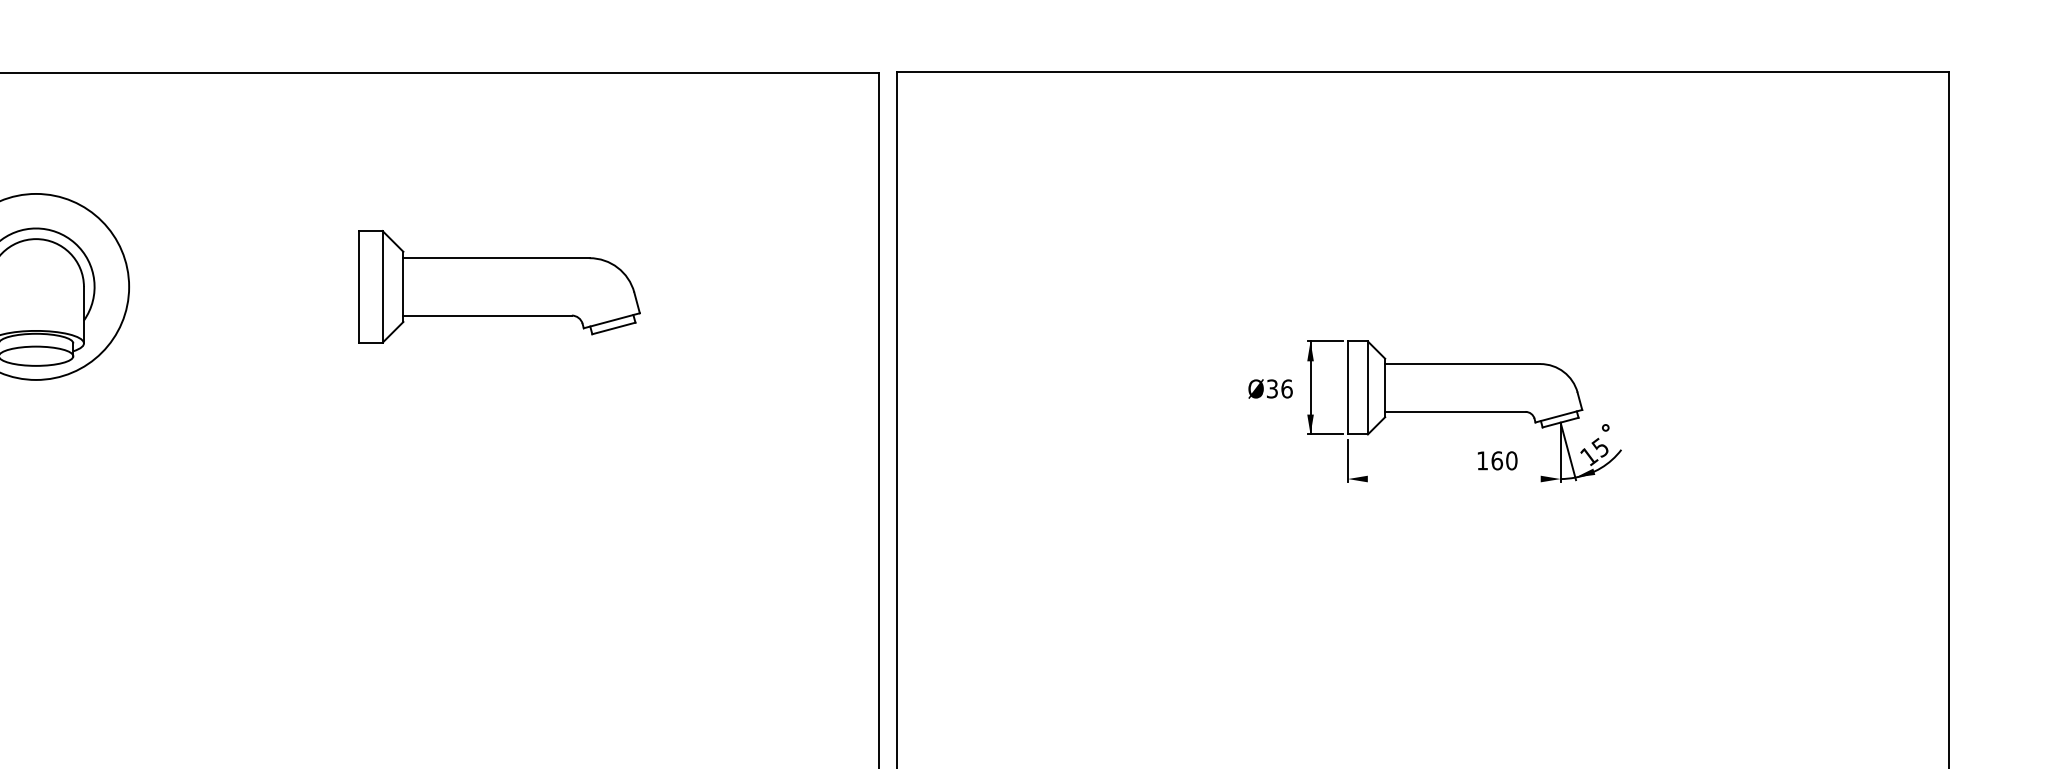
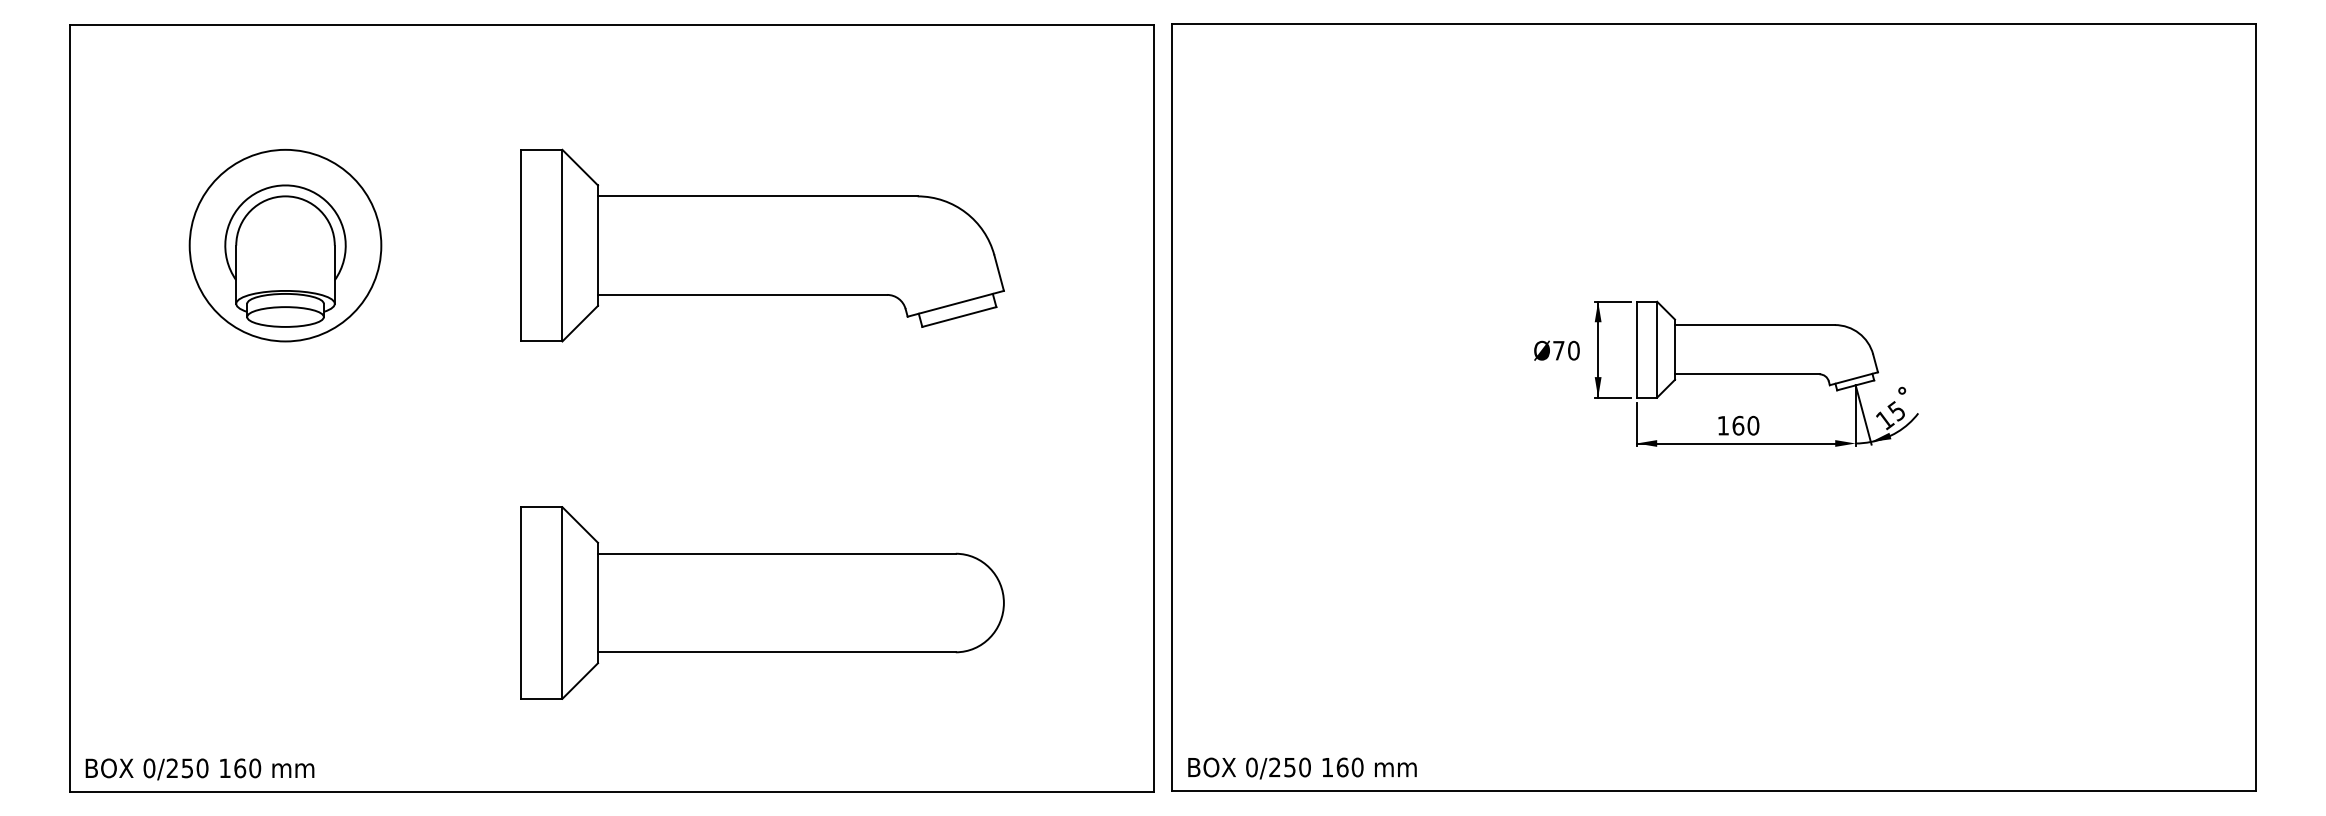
part: (499, 286) -> (762, 245), size x1.67
text: (1279, 388) -> (1566, 350), Ø36 -> Ø70
text: (1497, 460) -> (1738, 425), moved
line: (1444, 479) -> (1736, 443), added
part: (499, 633) -> (762, 602), added

